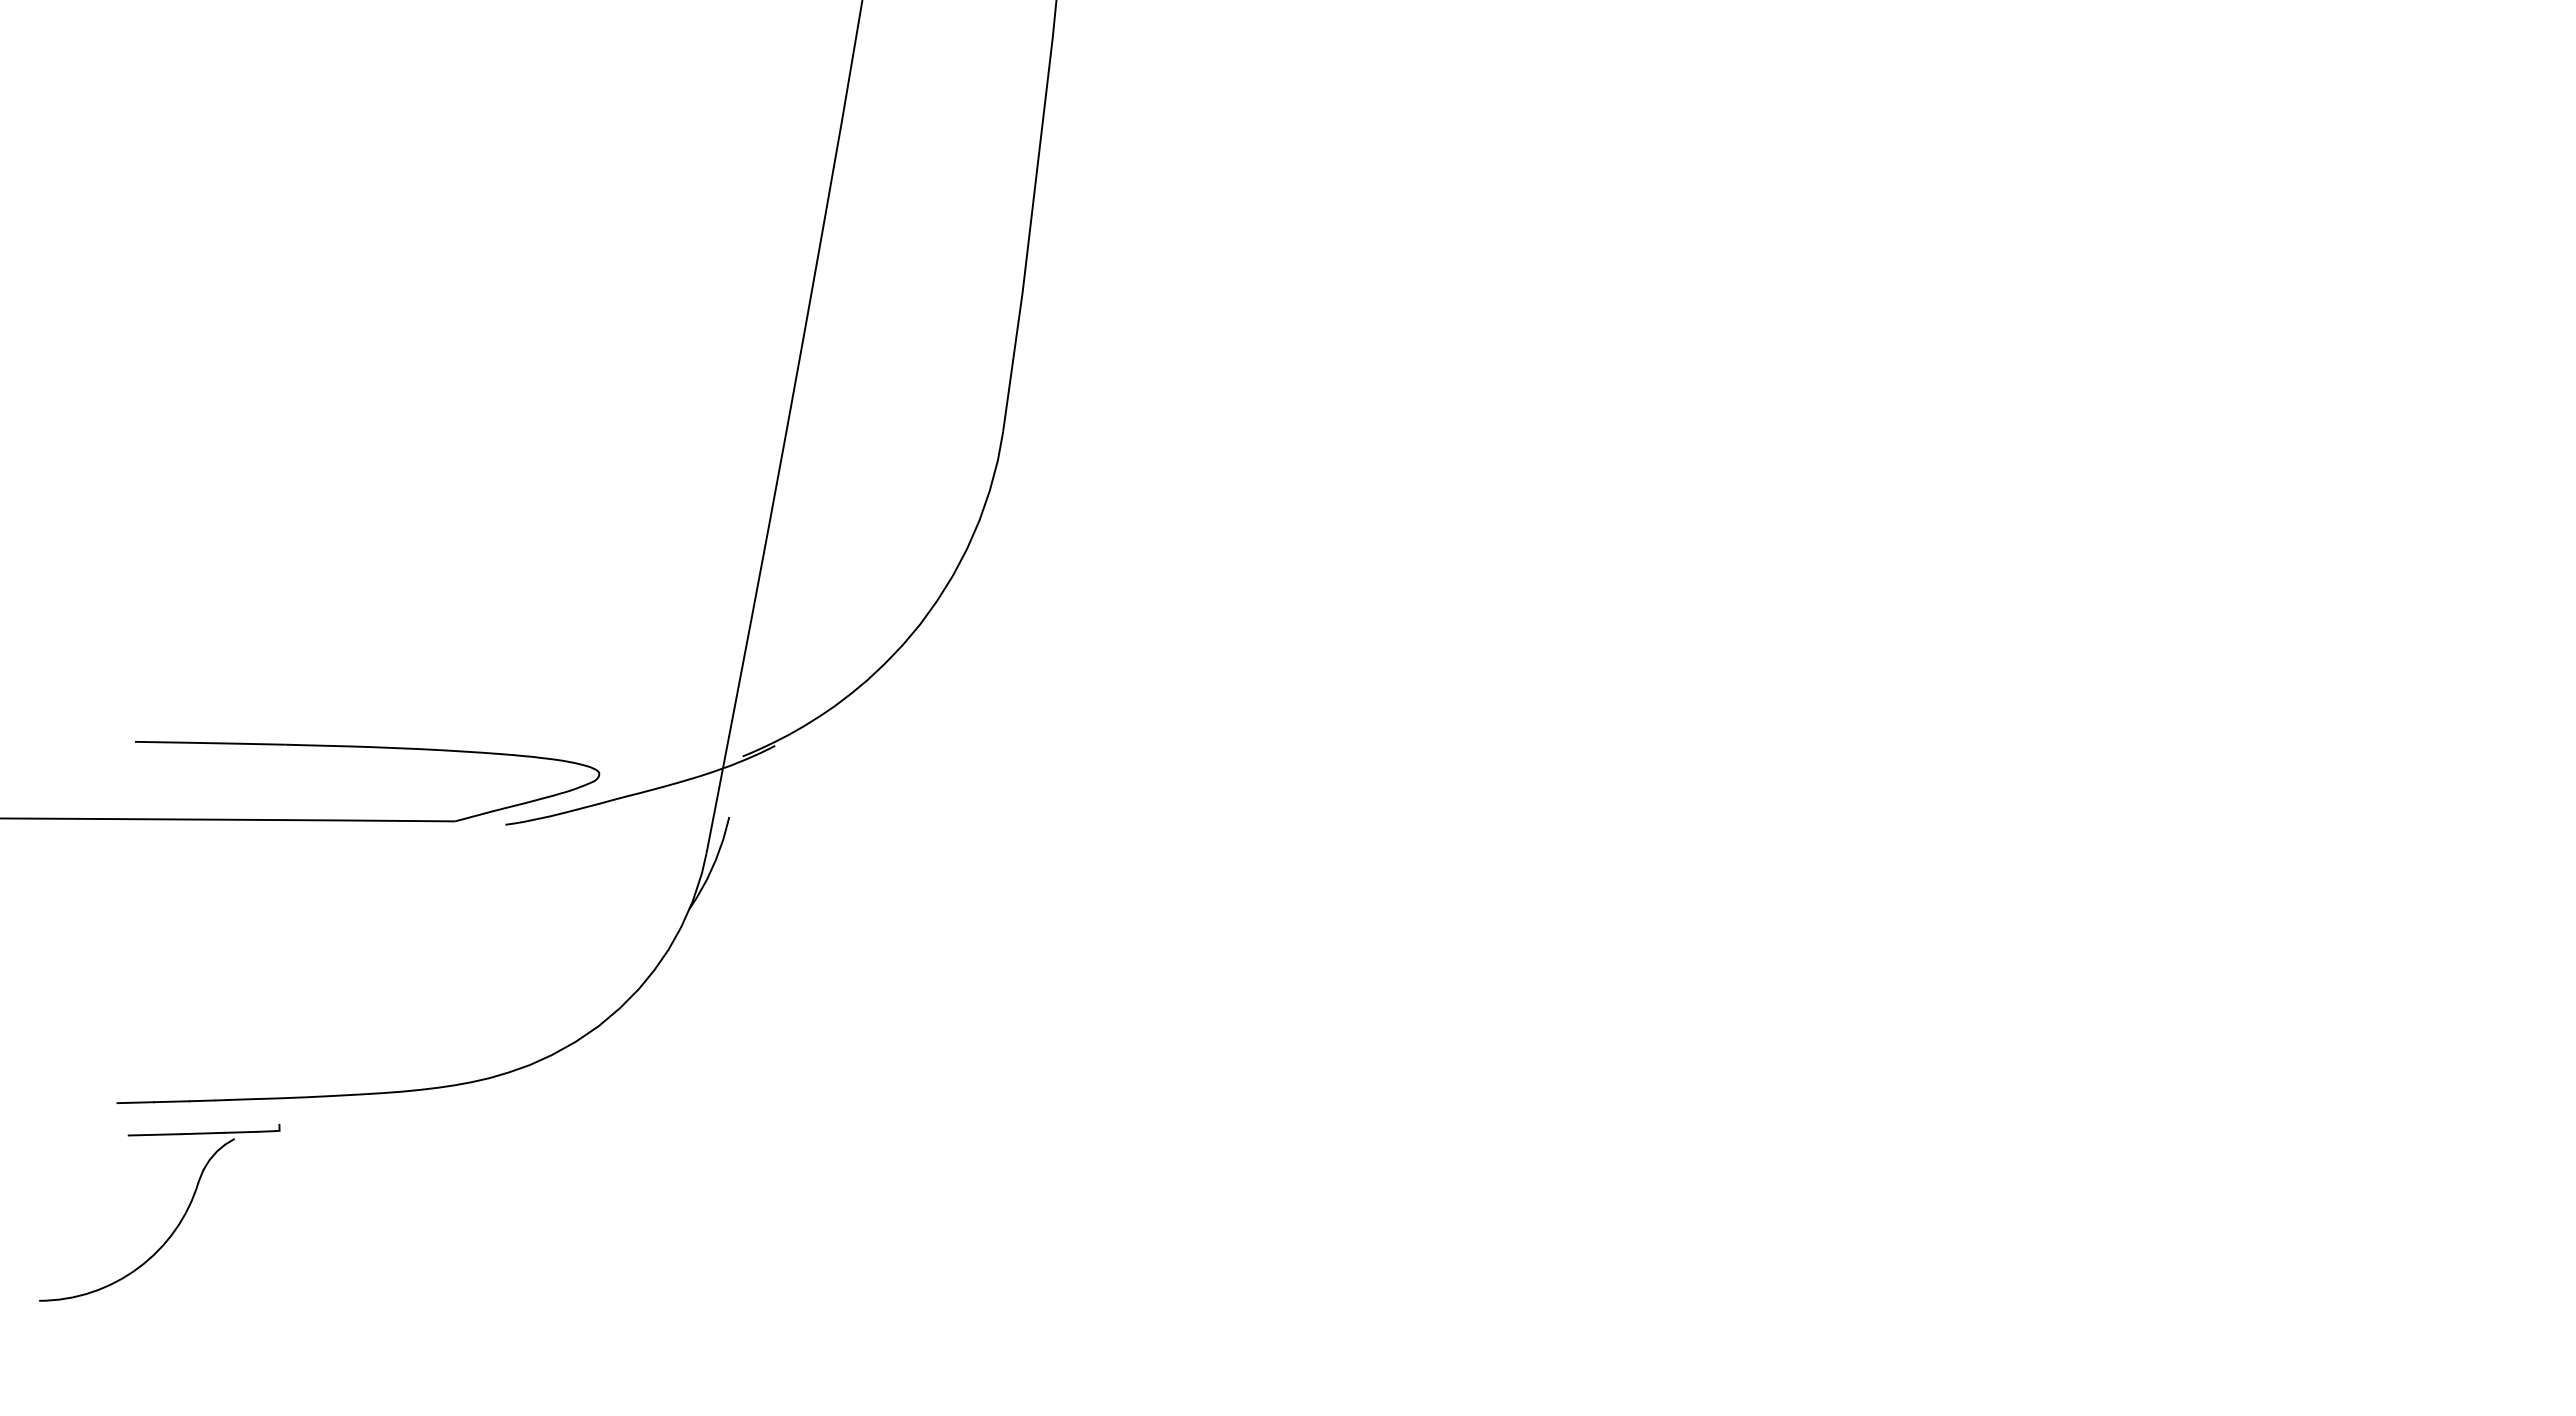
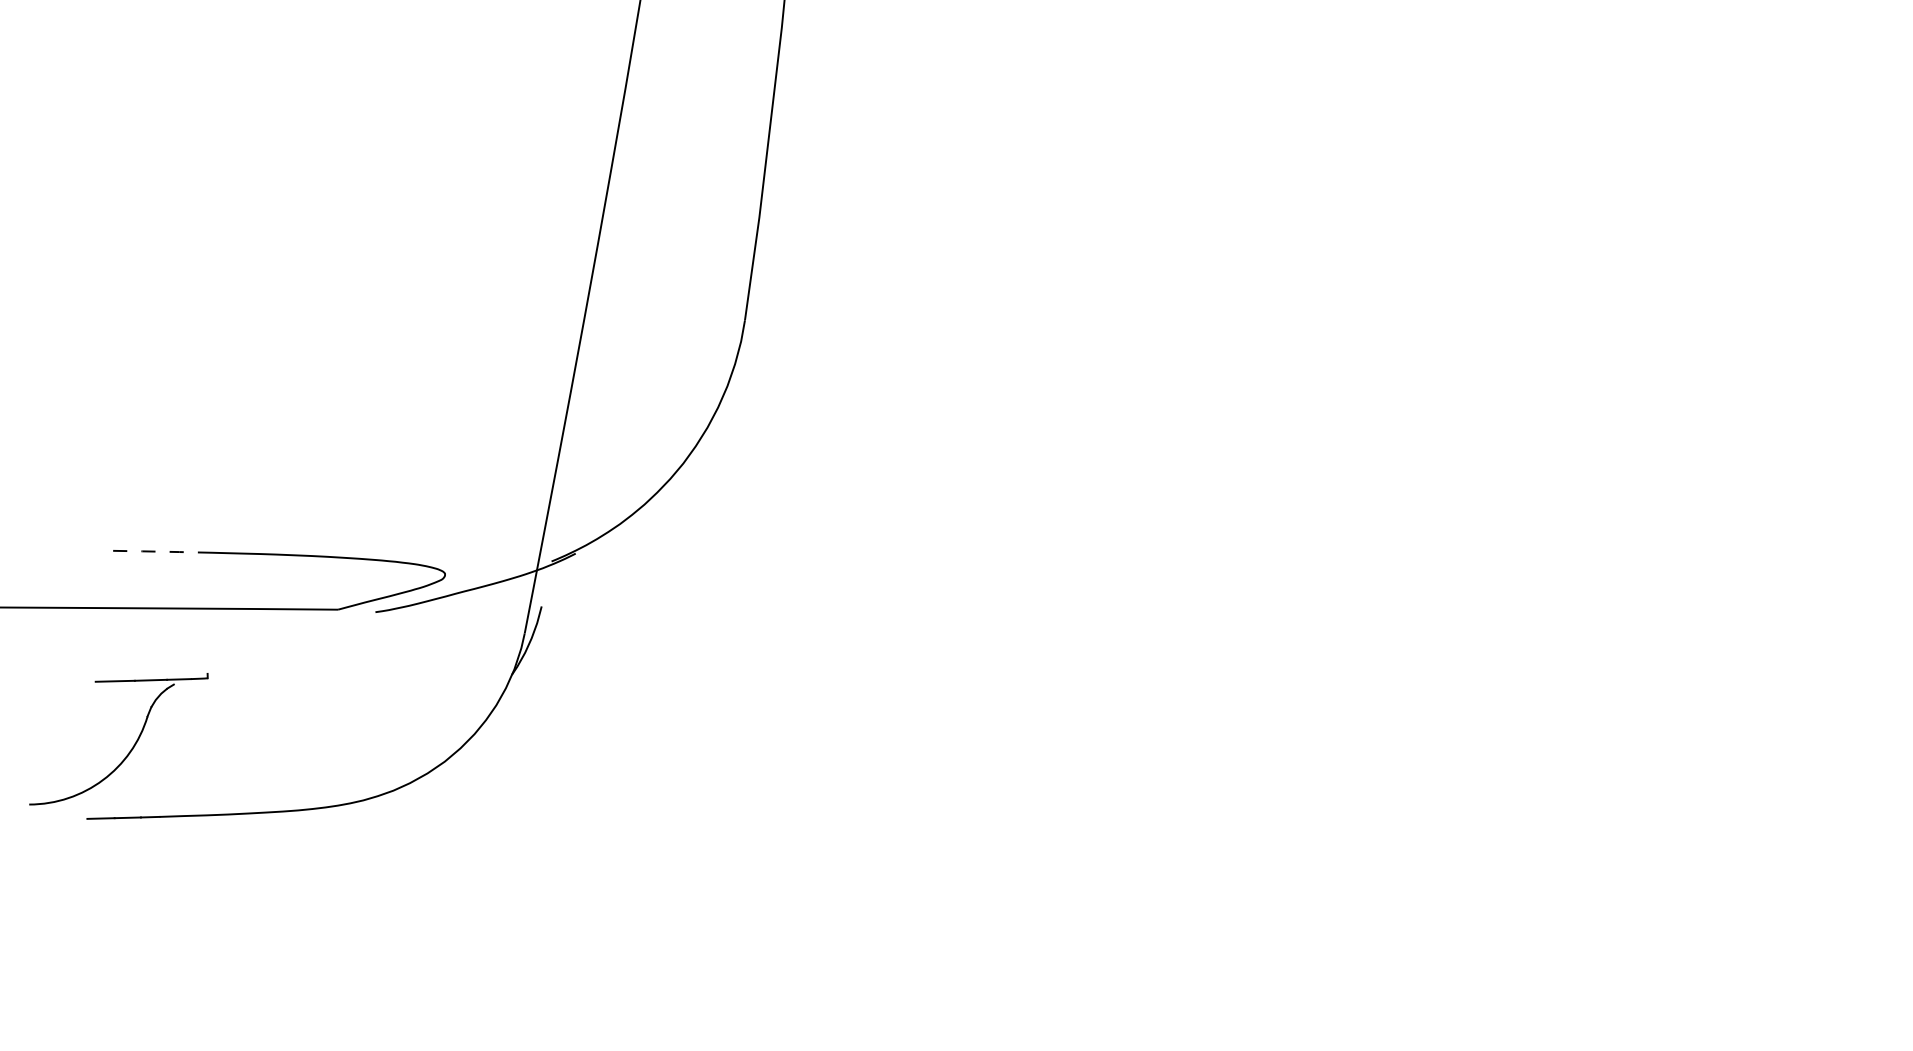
line: (210, 743) -> (156, 551), solid -> dashed
part: (179, 1221) -> (133, 745), moved

